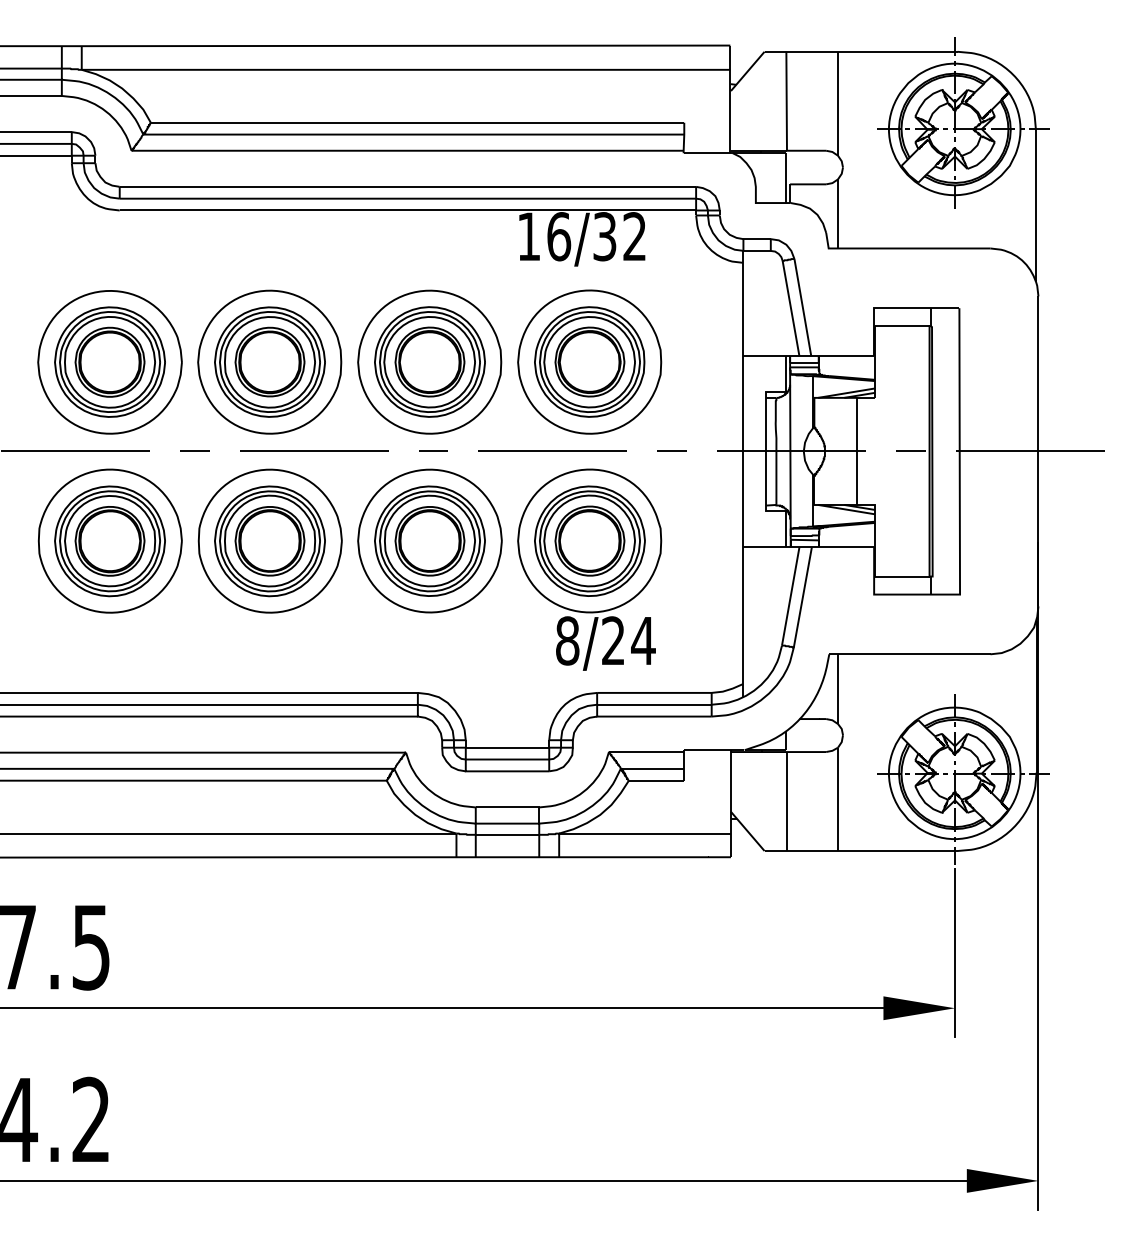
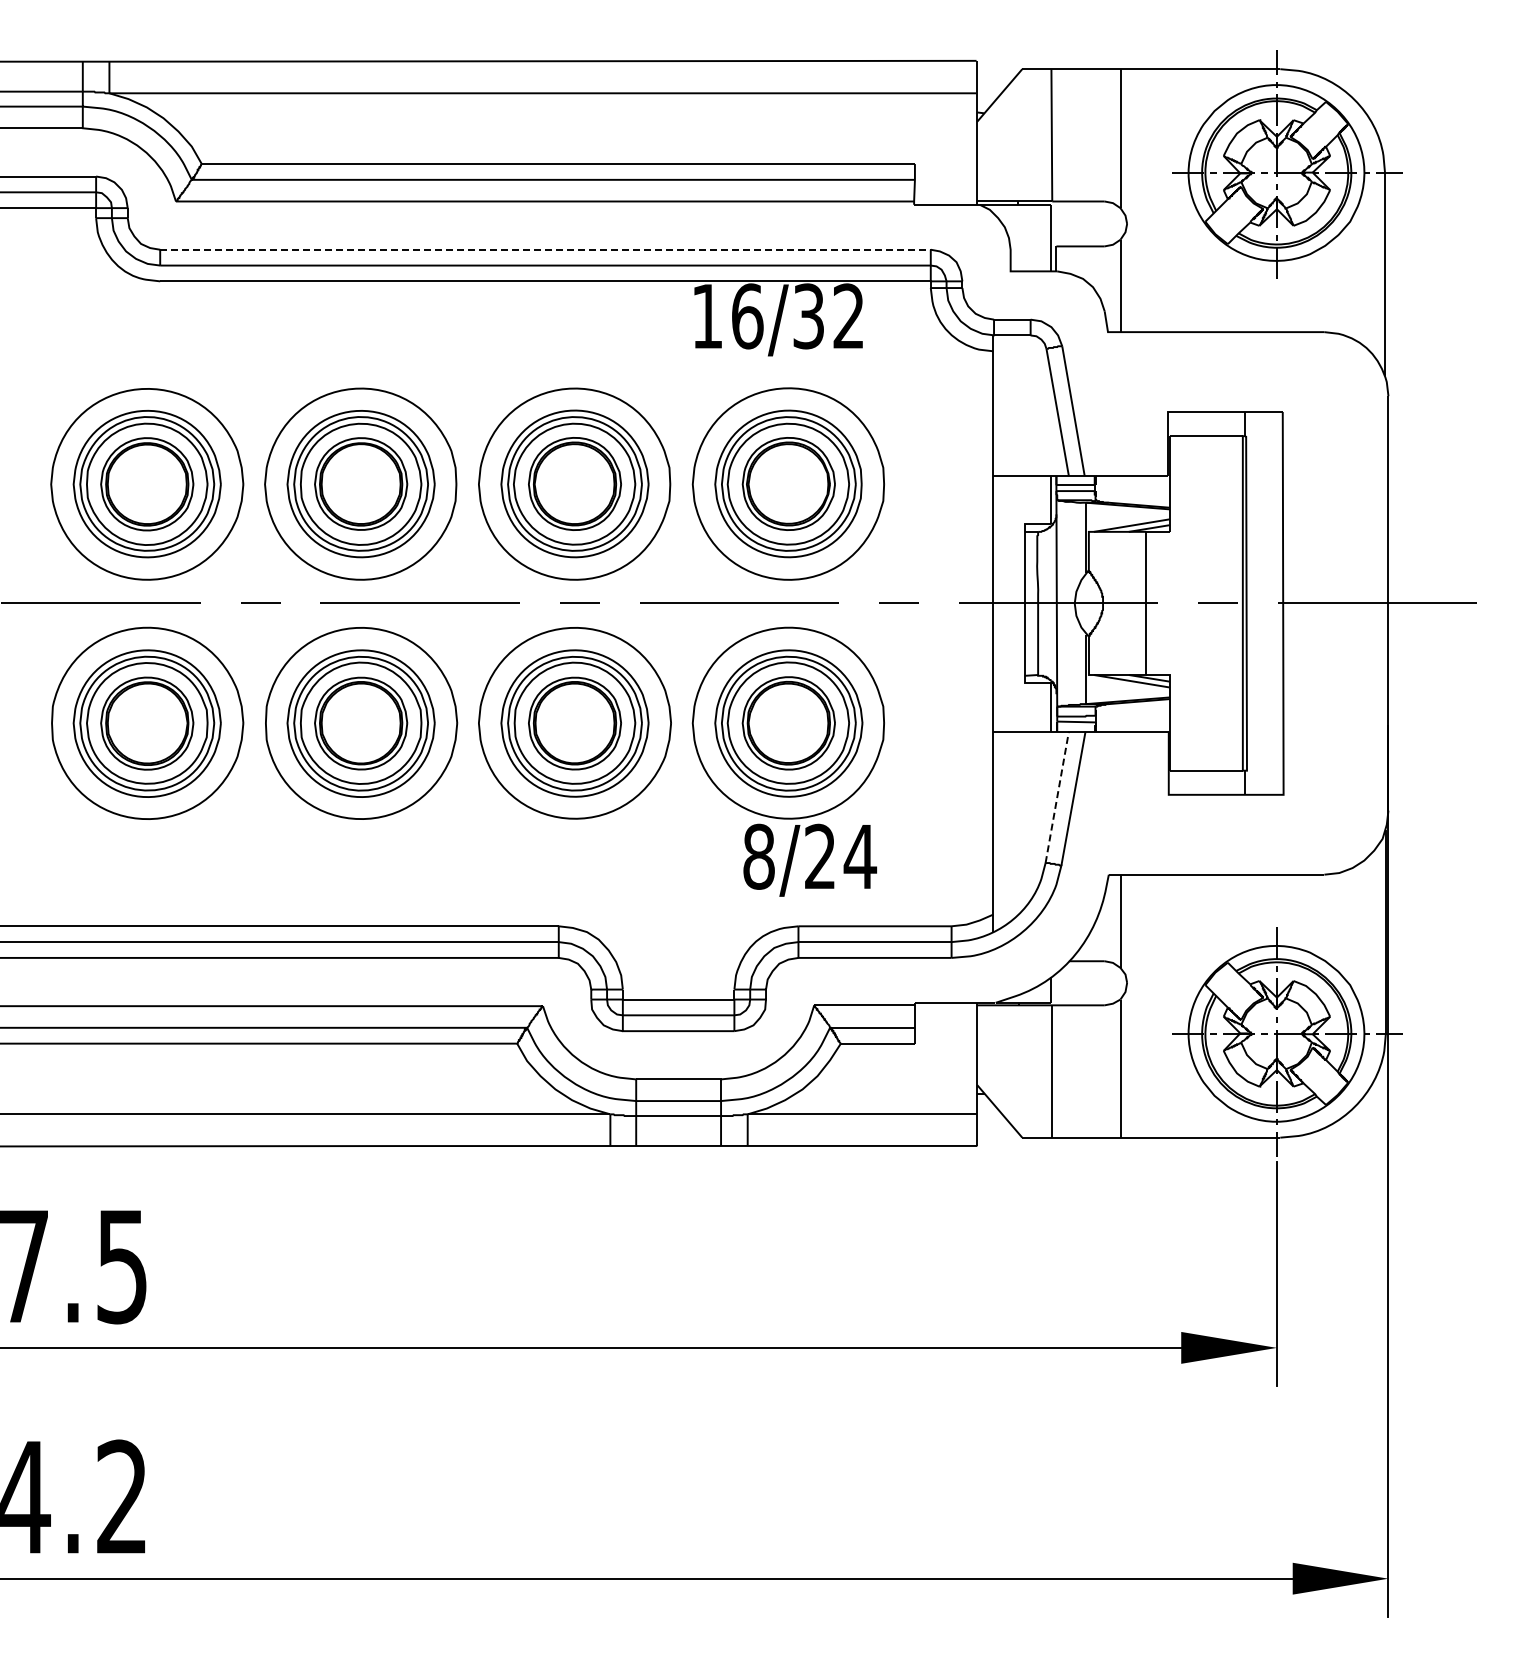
line: (407, 186) -> (545, 249), solid -> dashed
line: (790, 596) -> (1057, 797), solid -> dashed

